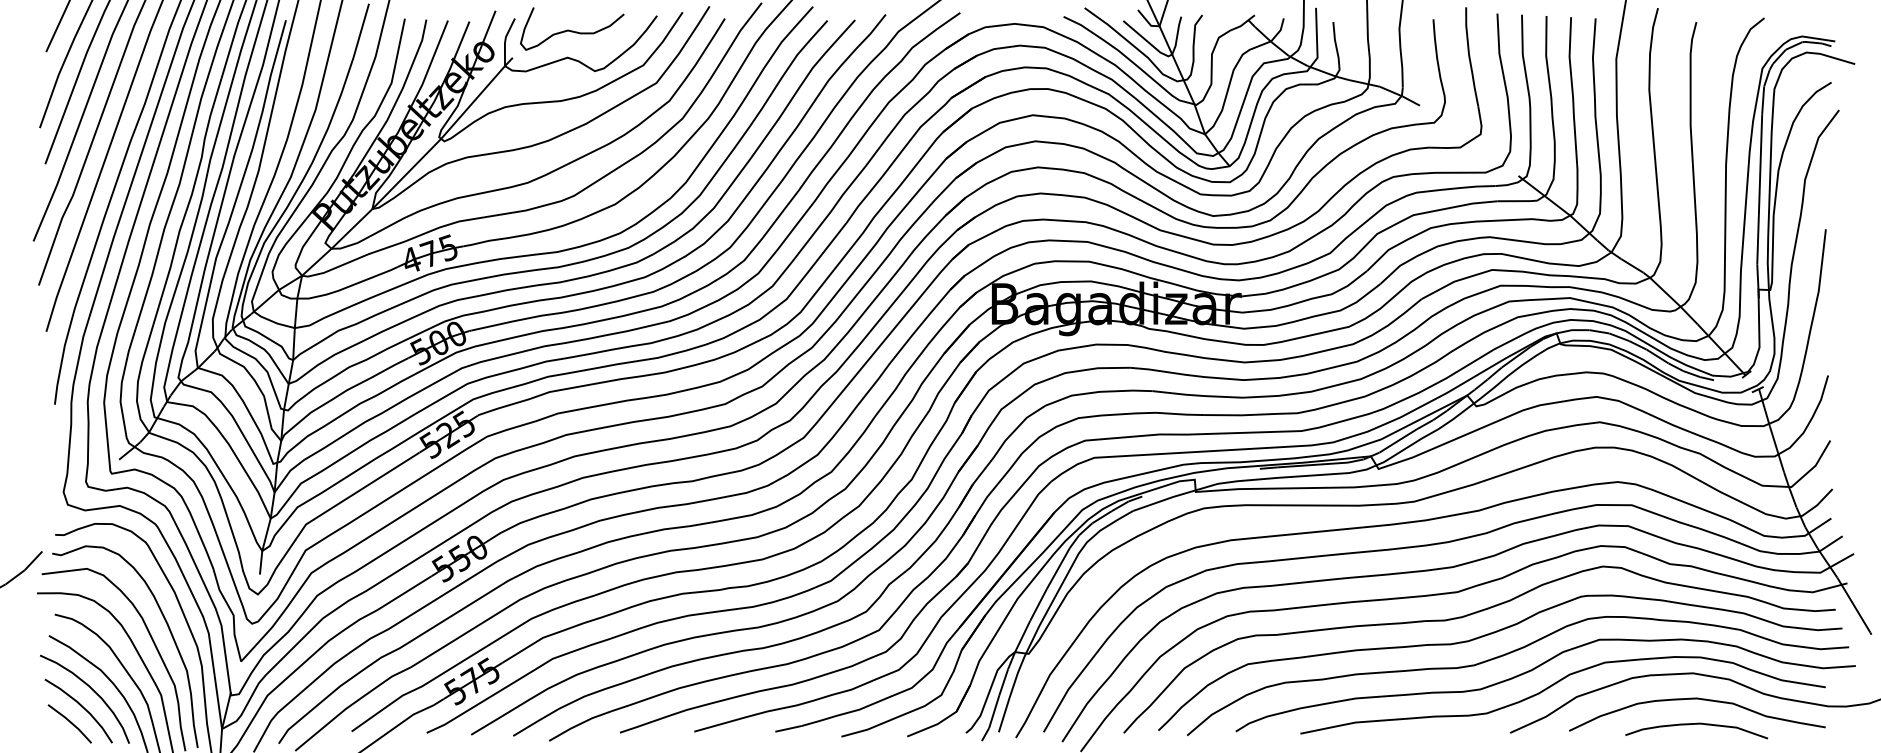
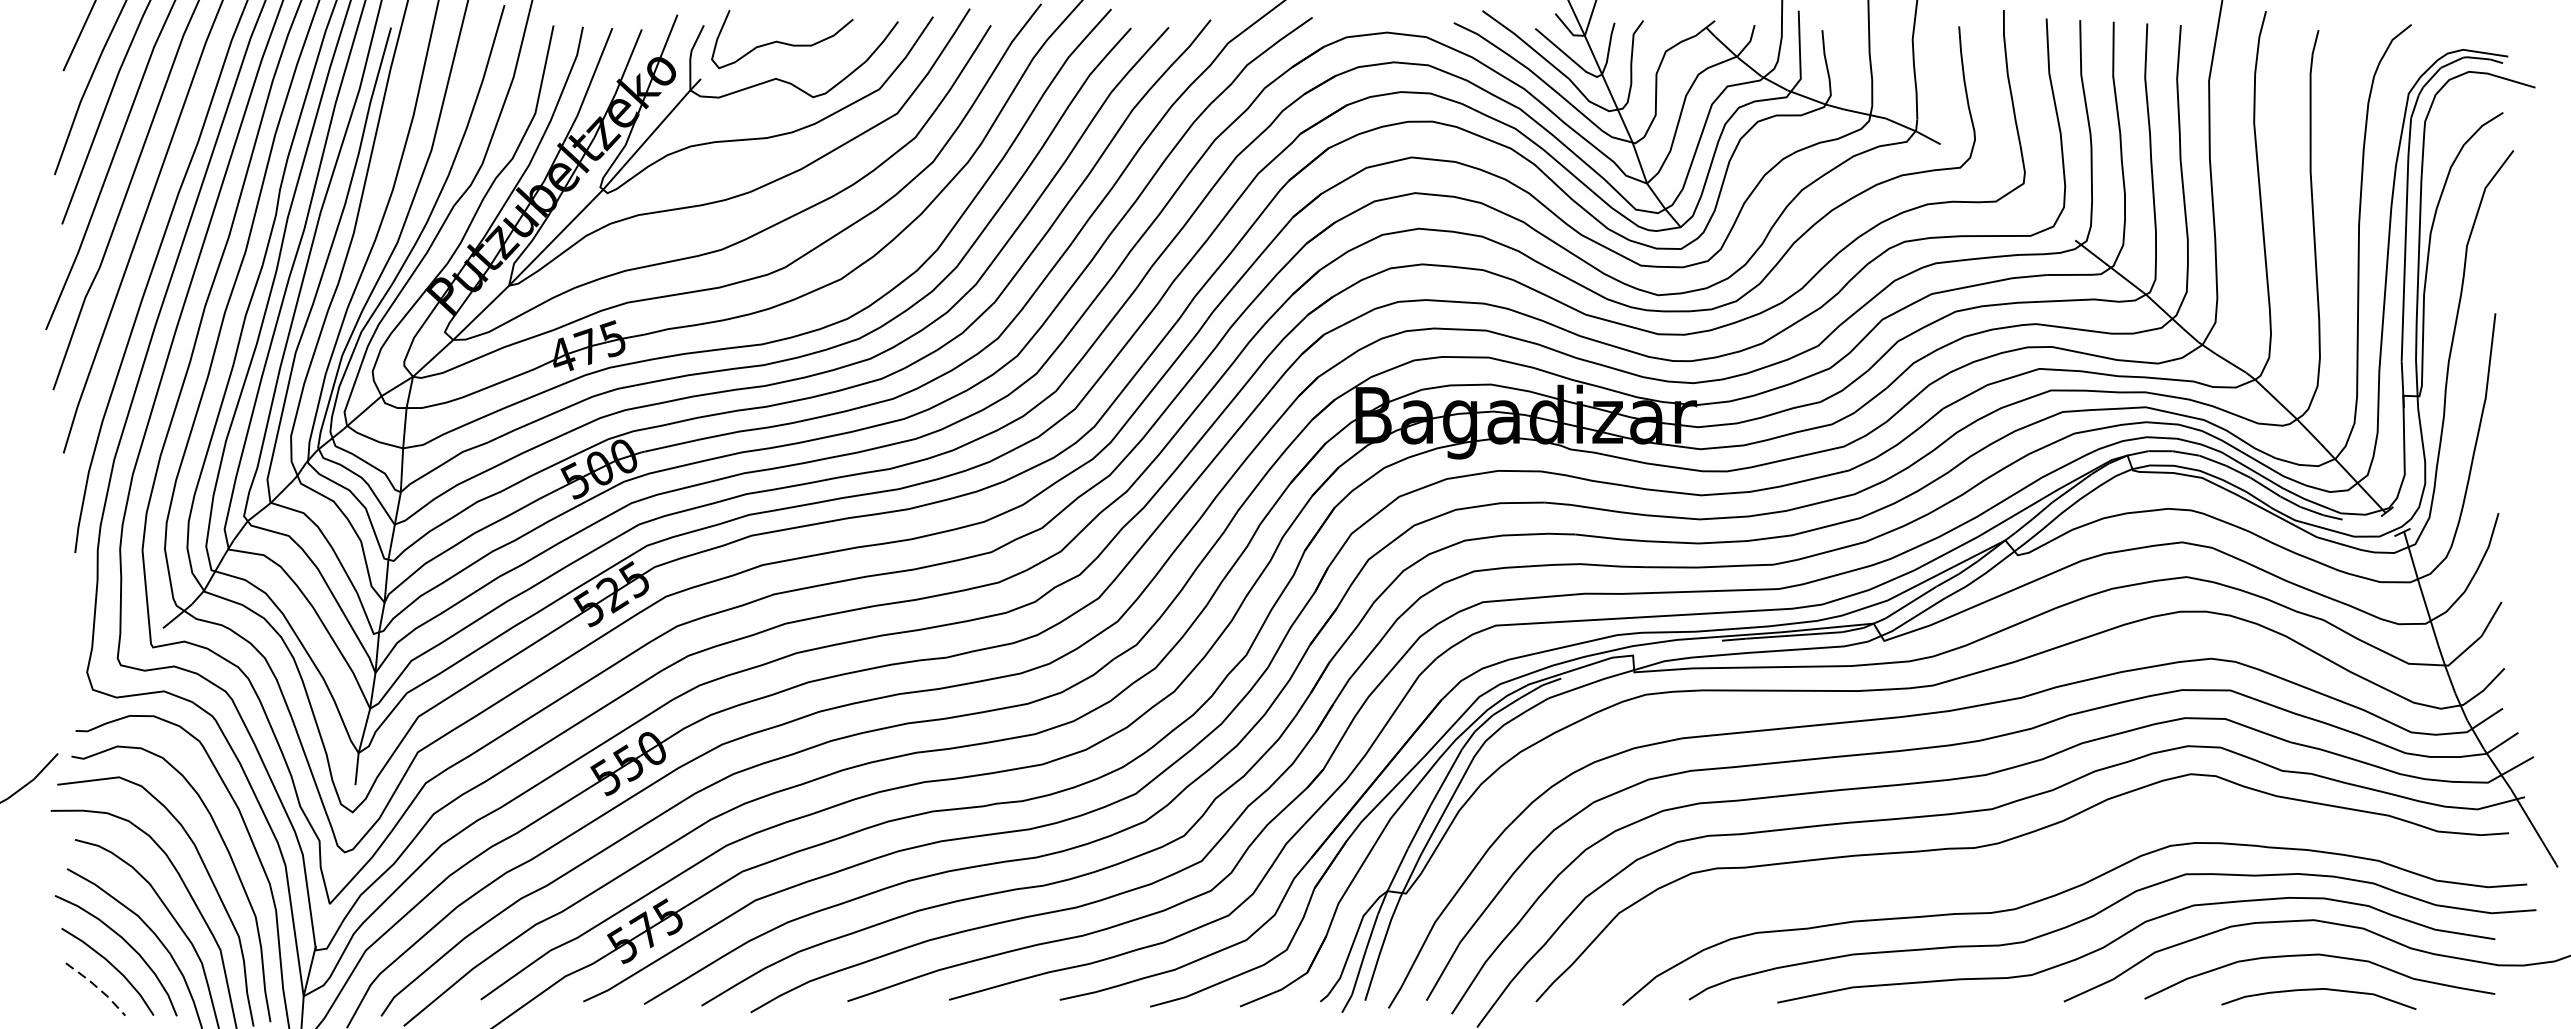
curve: (1491, 634) -> (2038, 867), removed
line: (71, 722) -> (97, 987), solid -> dashed

